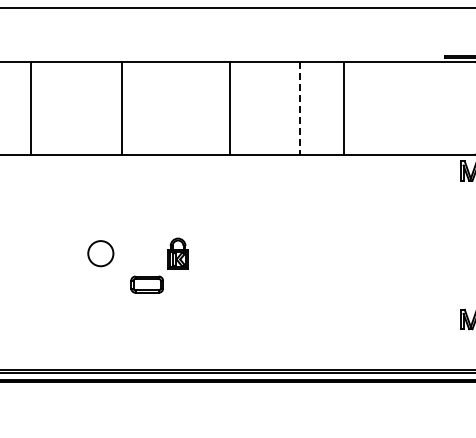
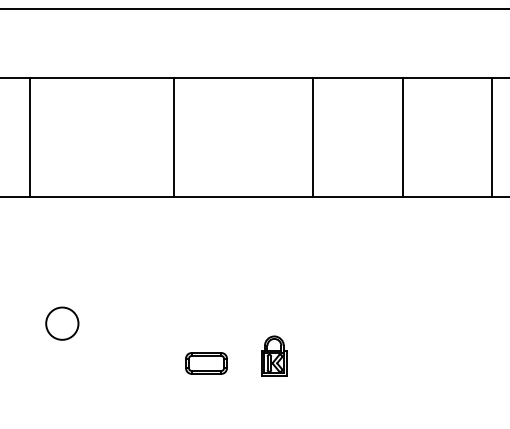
line: (30, 107) -> (29, 136), moved
line: (343, 107) -> (491, 136), moved
line: (300, 108) -> (403, 137), dashed -> solid
circle: (100, 253) -> (61, 323), moved
part: (177, 253) -> (273, 355), moved

